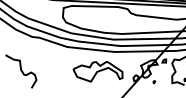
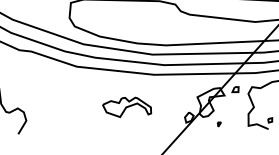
part: (97, 71) -> (126, 106), size x0.6

